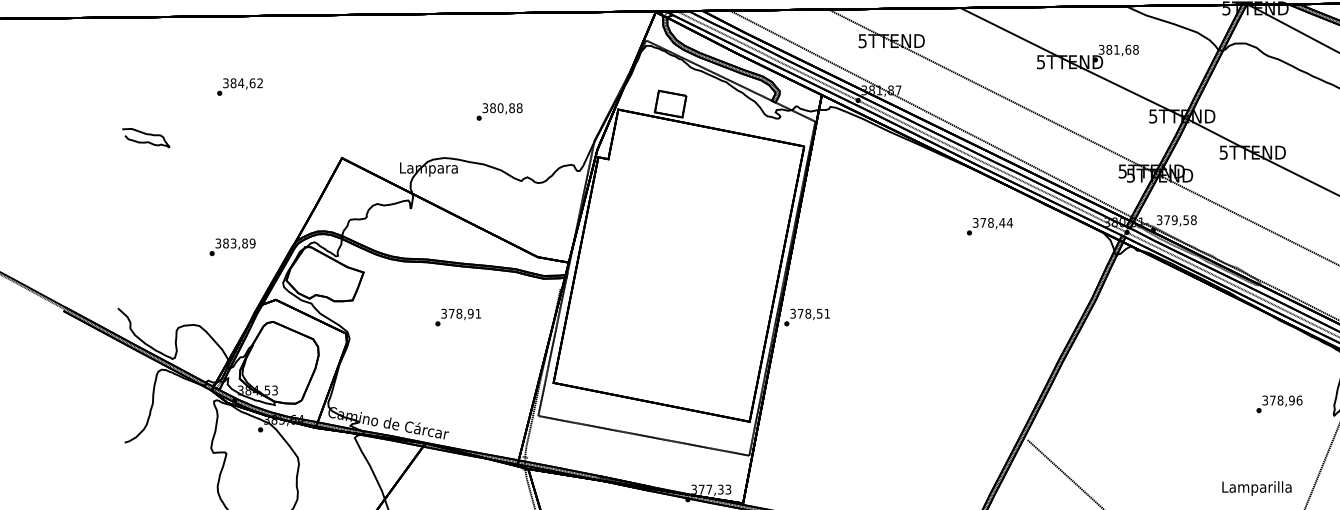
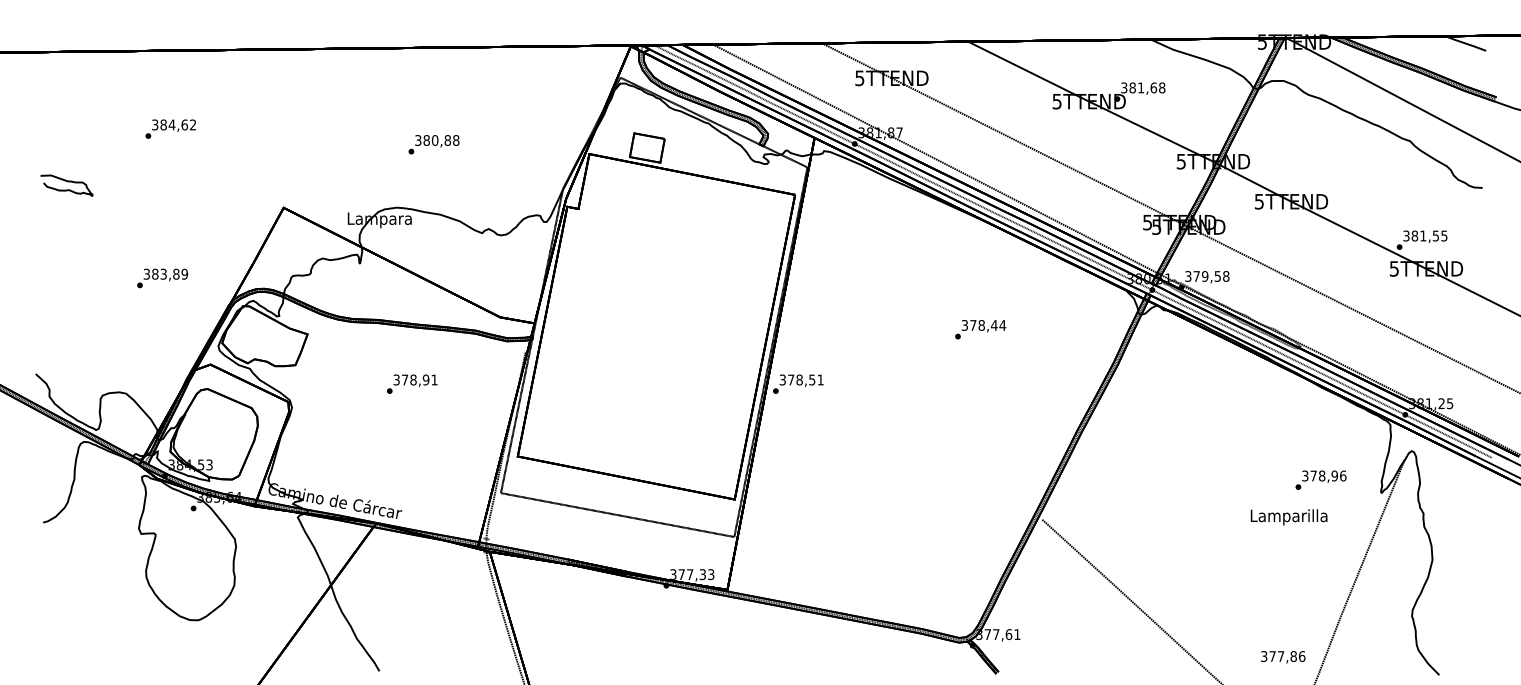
text: (499, 111) -> (433, 144), moved
text: (989, 226) -> (980, 329), moved
text: (232, 247) -> (162, 278), moved
text: (1256, 488) -> (1288, 517), moved

